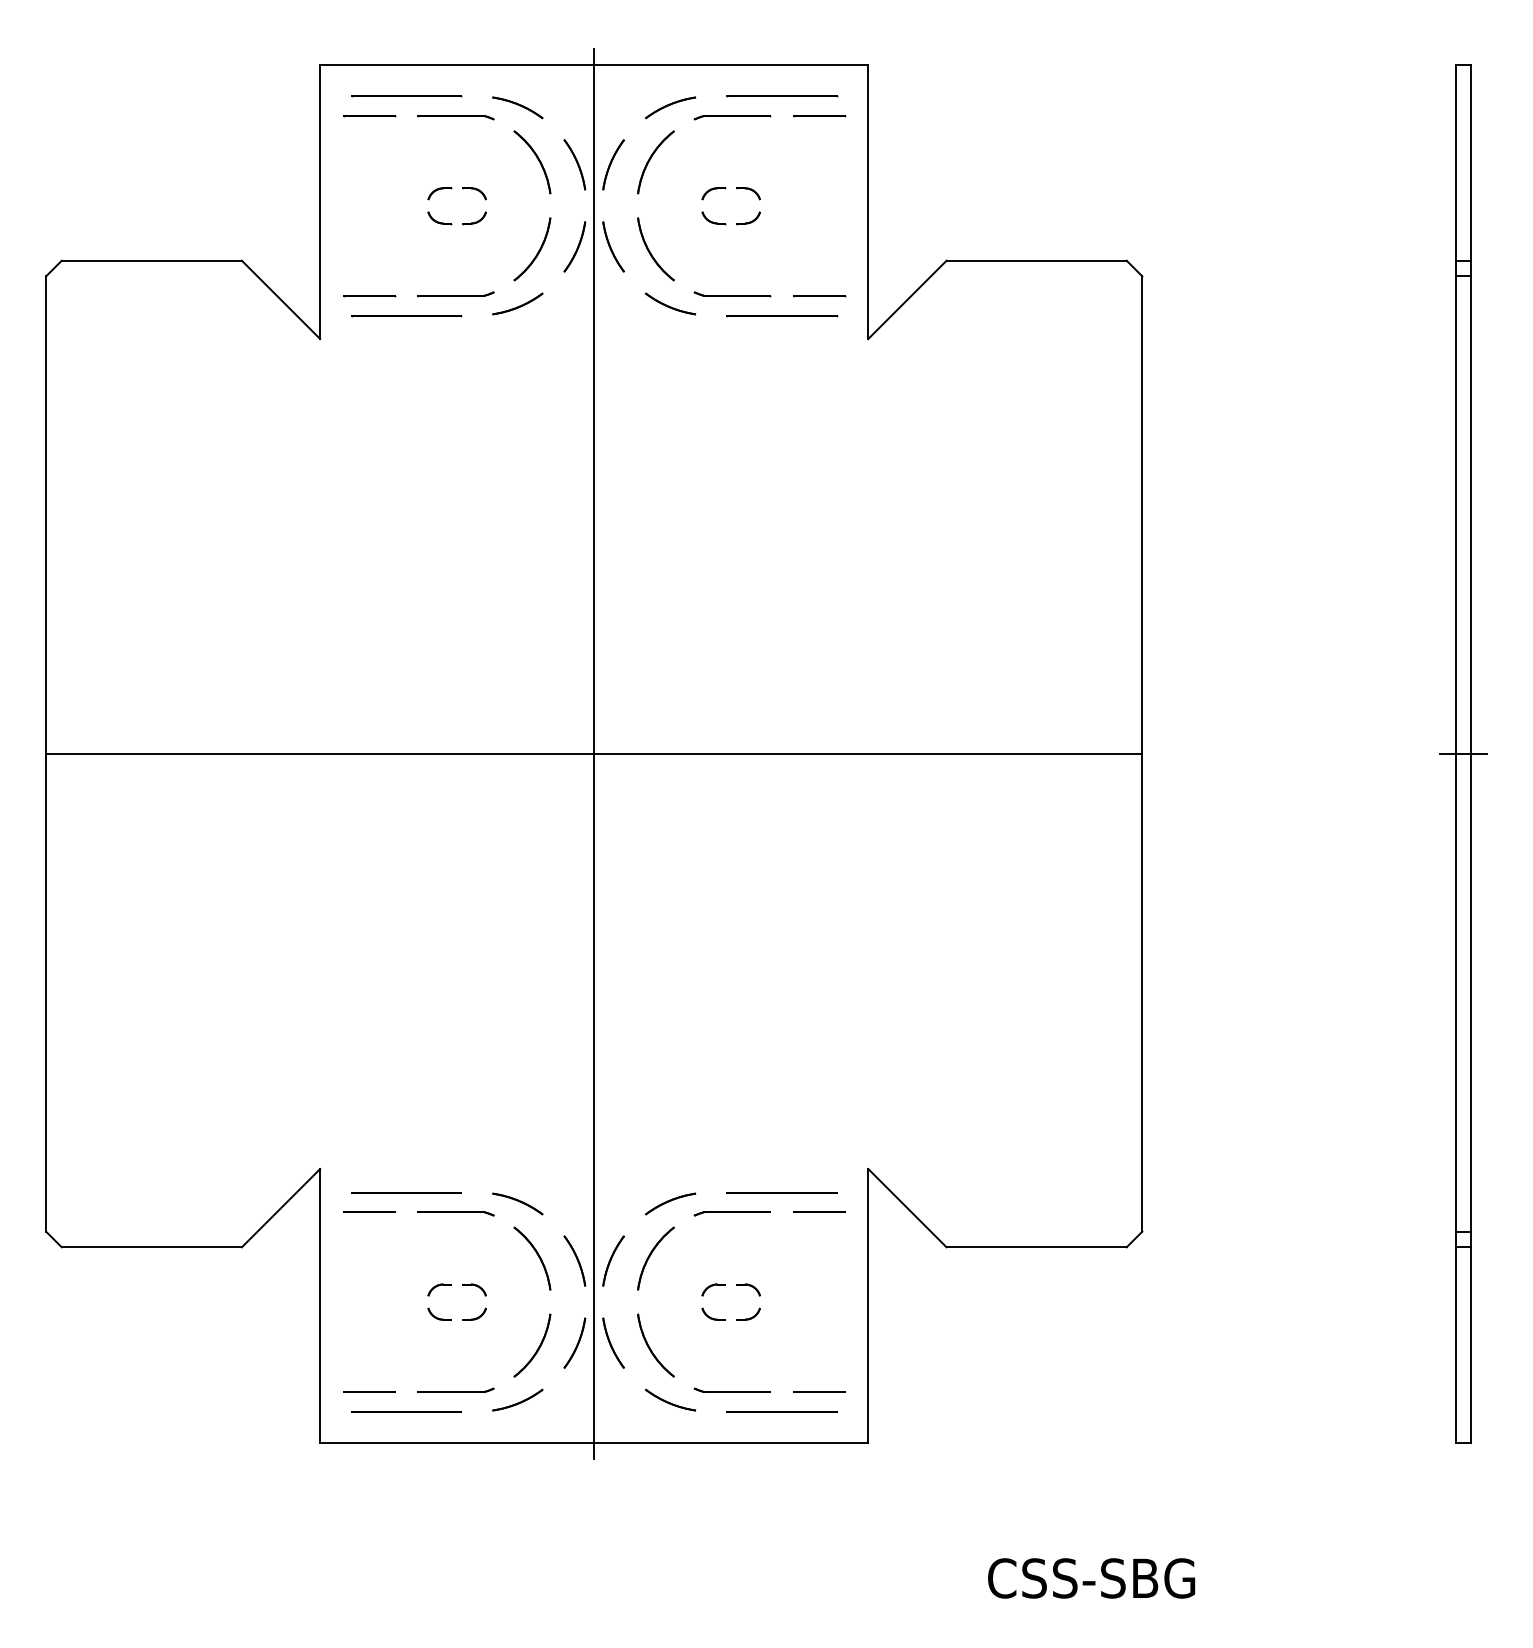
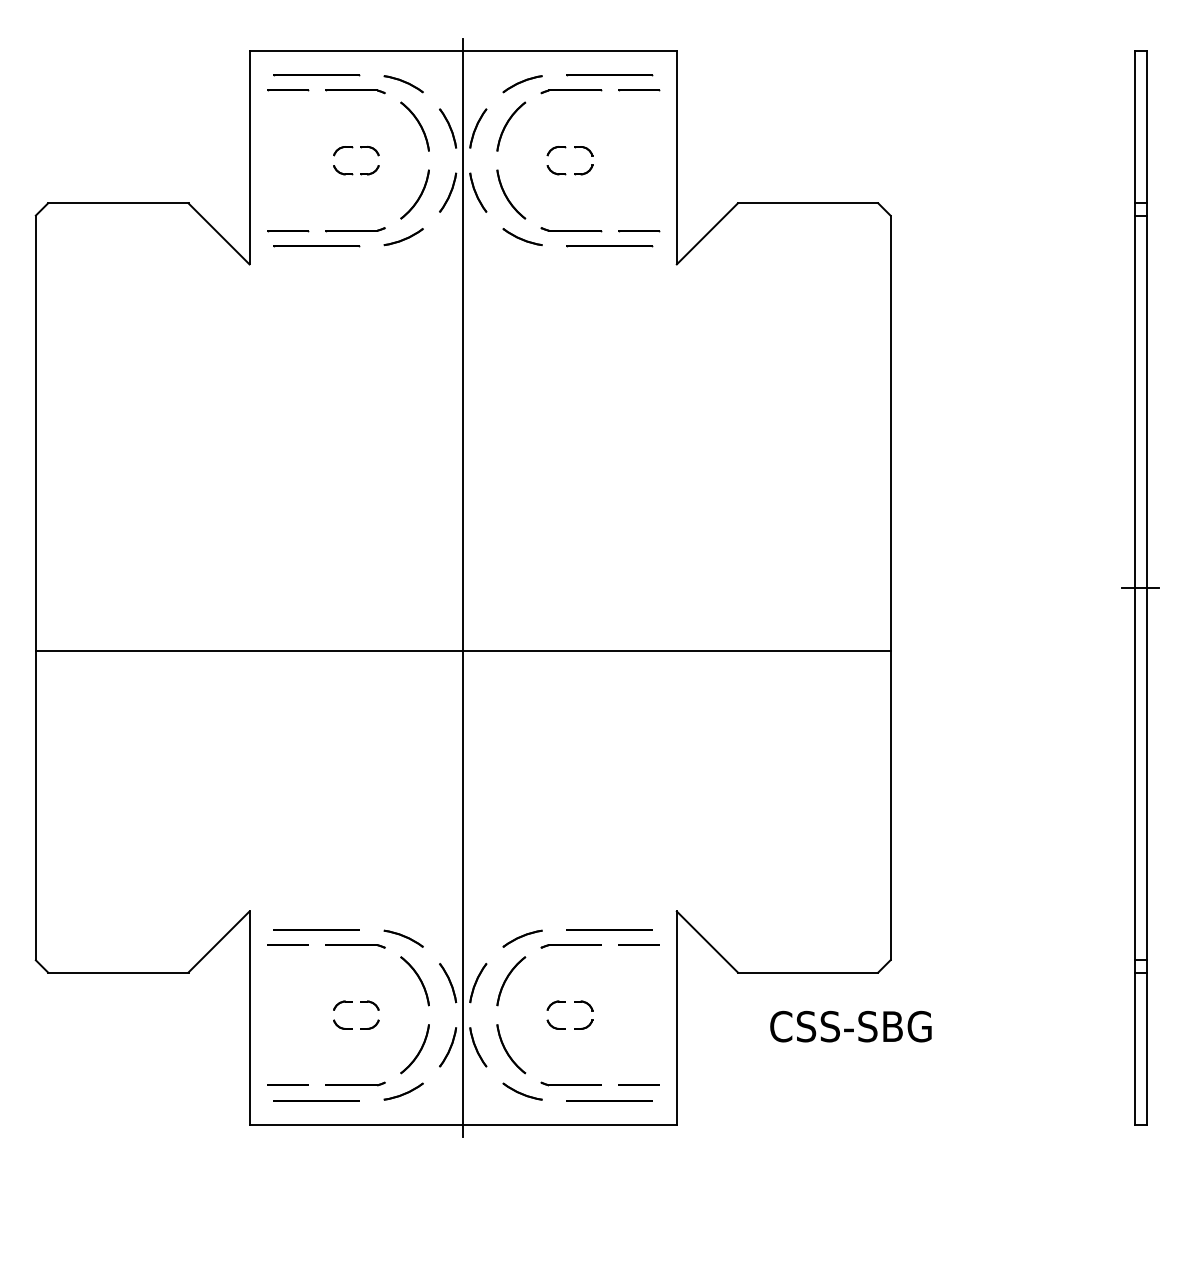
line: (593, 753) -> (462, 650), moved
text: (1091, 1578) -> (850, 1026), moved

